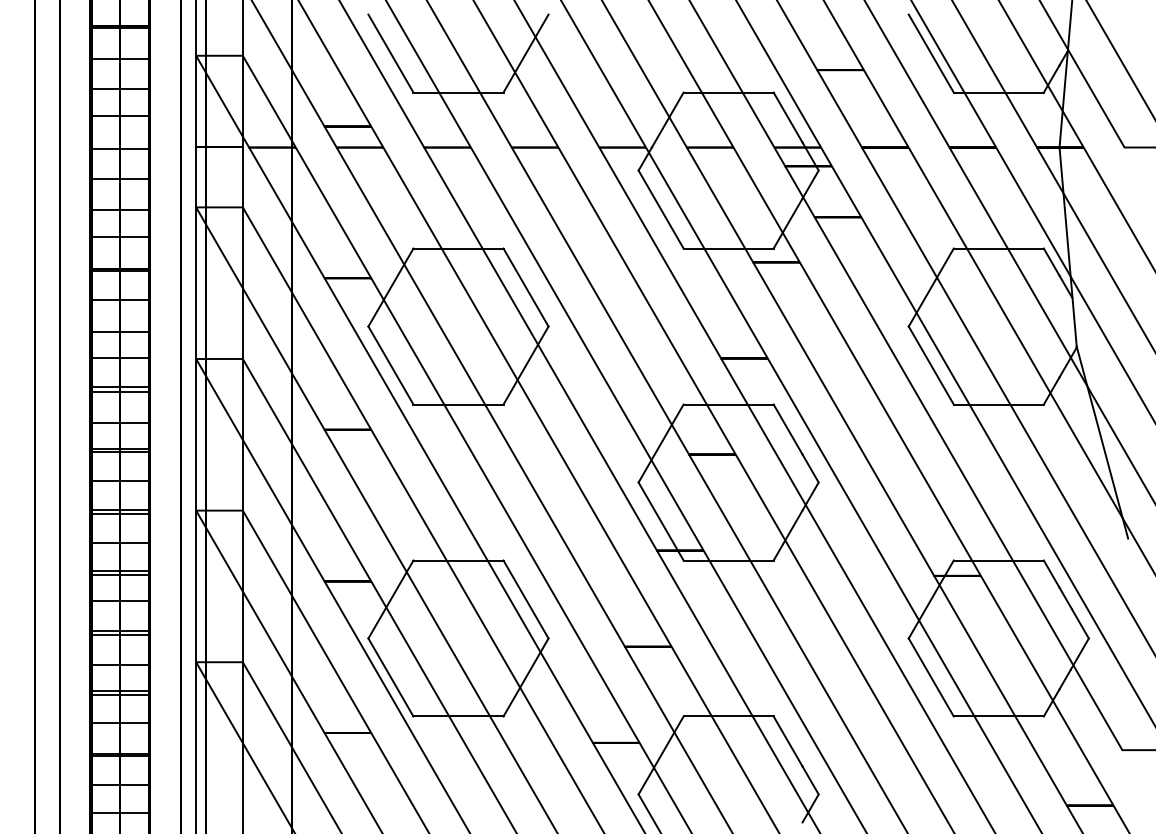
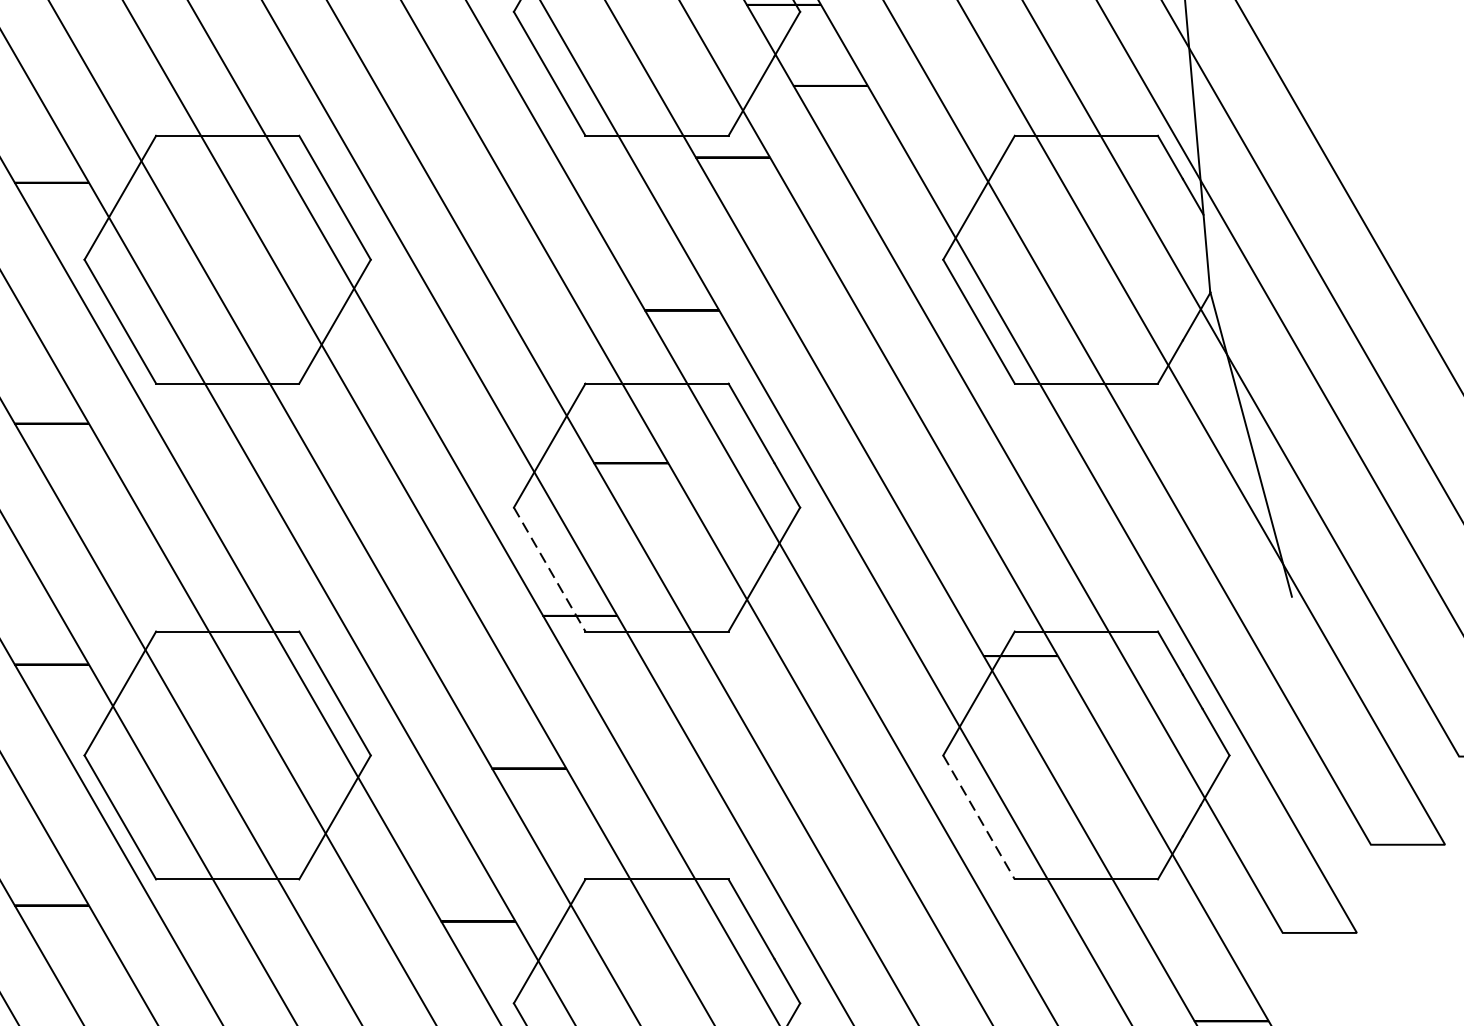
line: (661, 521) -> (550, 569), solid -> dashed
line: (931, 677) -> (979, 817), solid -> dashed

